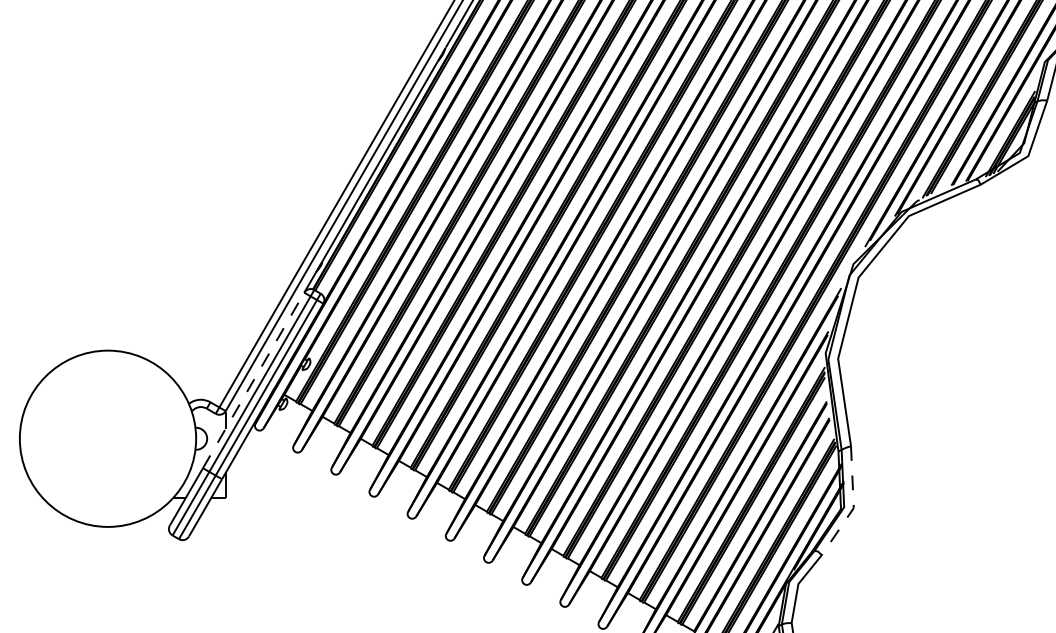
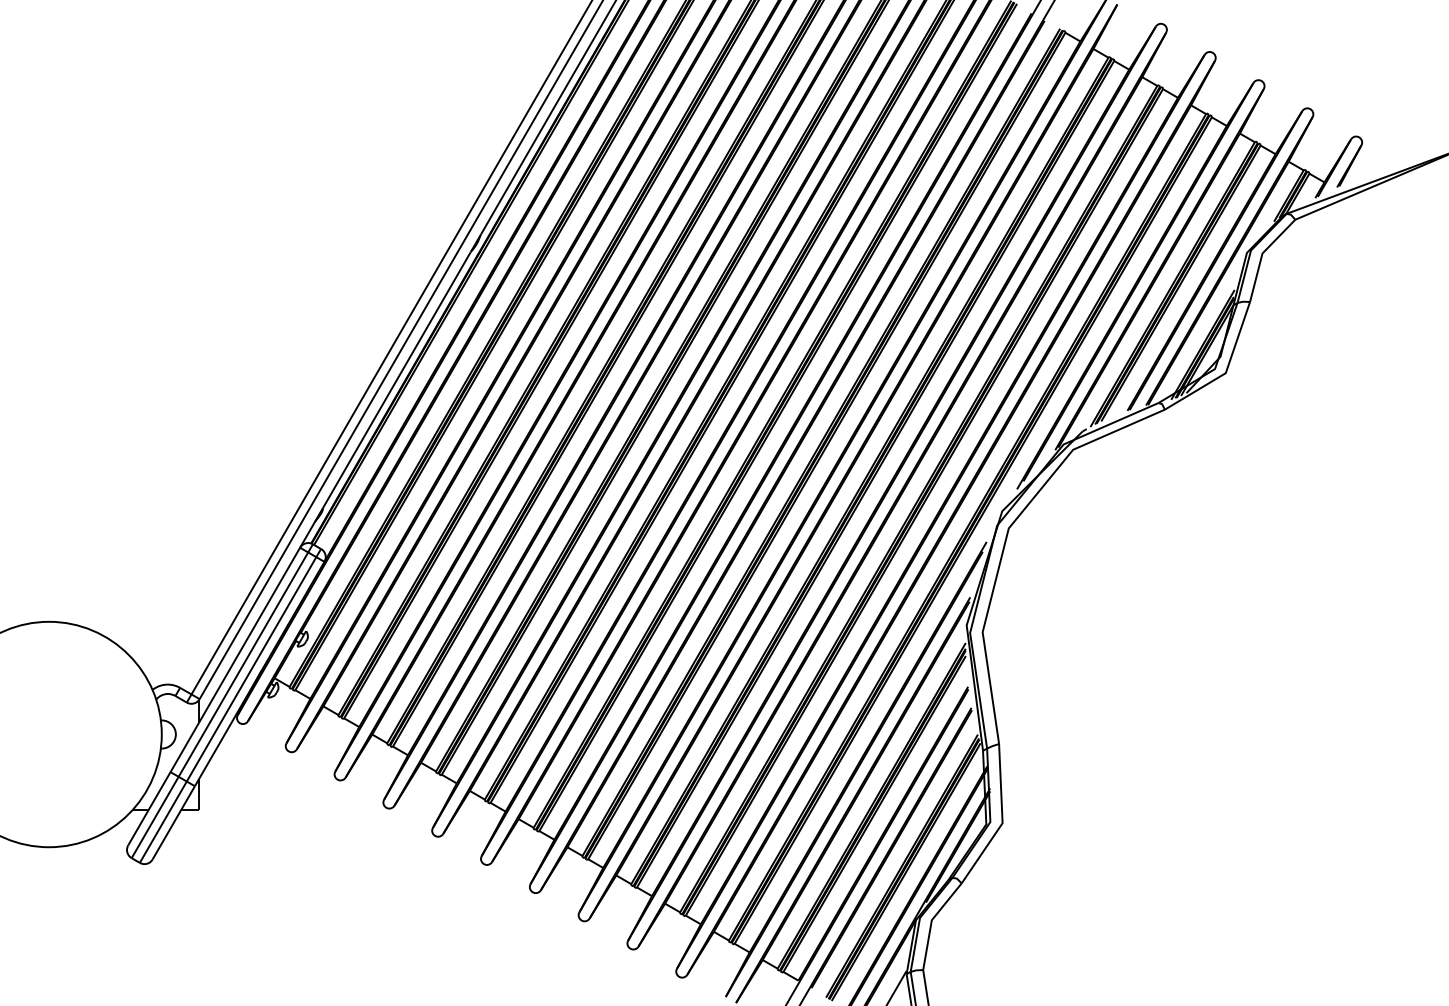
line: (253, 380) -> (235, 659), dashed -> solid
line: (853, 506) -> (1002, 820), dashed -> solid

